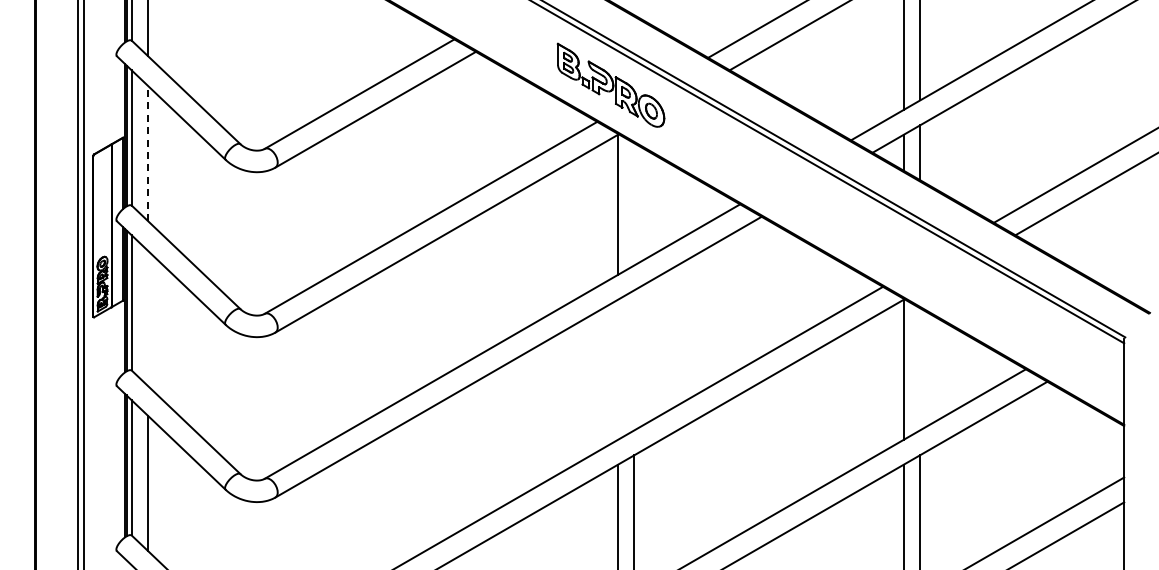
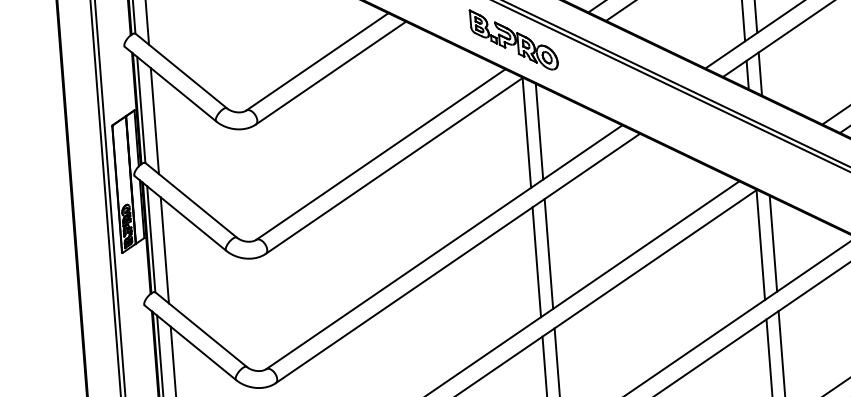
line: (147, 153) -> (154, 121), dashed -> solid
line: (634, 204) -> (539, 131), added
line: (147, 317) -> (164, 249), added
line: (634, 360) -> (548, 254), added
line: (618, 369) -> (536, 262), added
line: (920, 369) -> (773, 243), added

